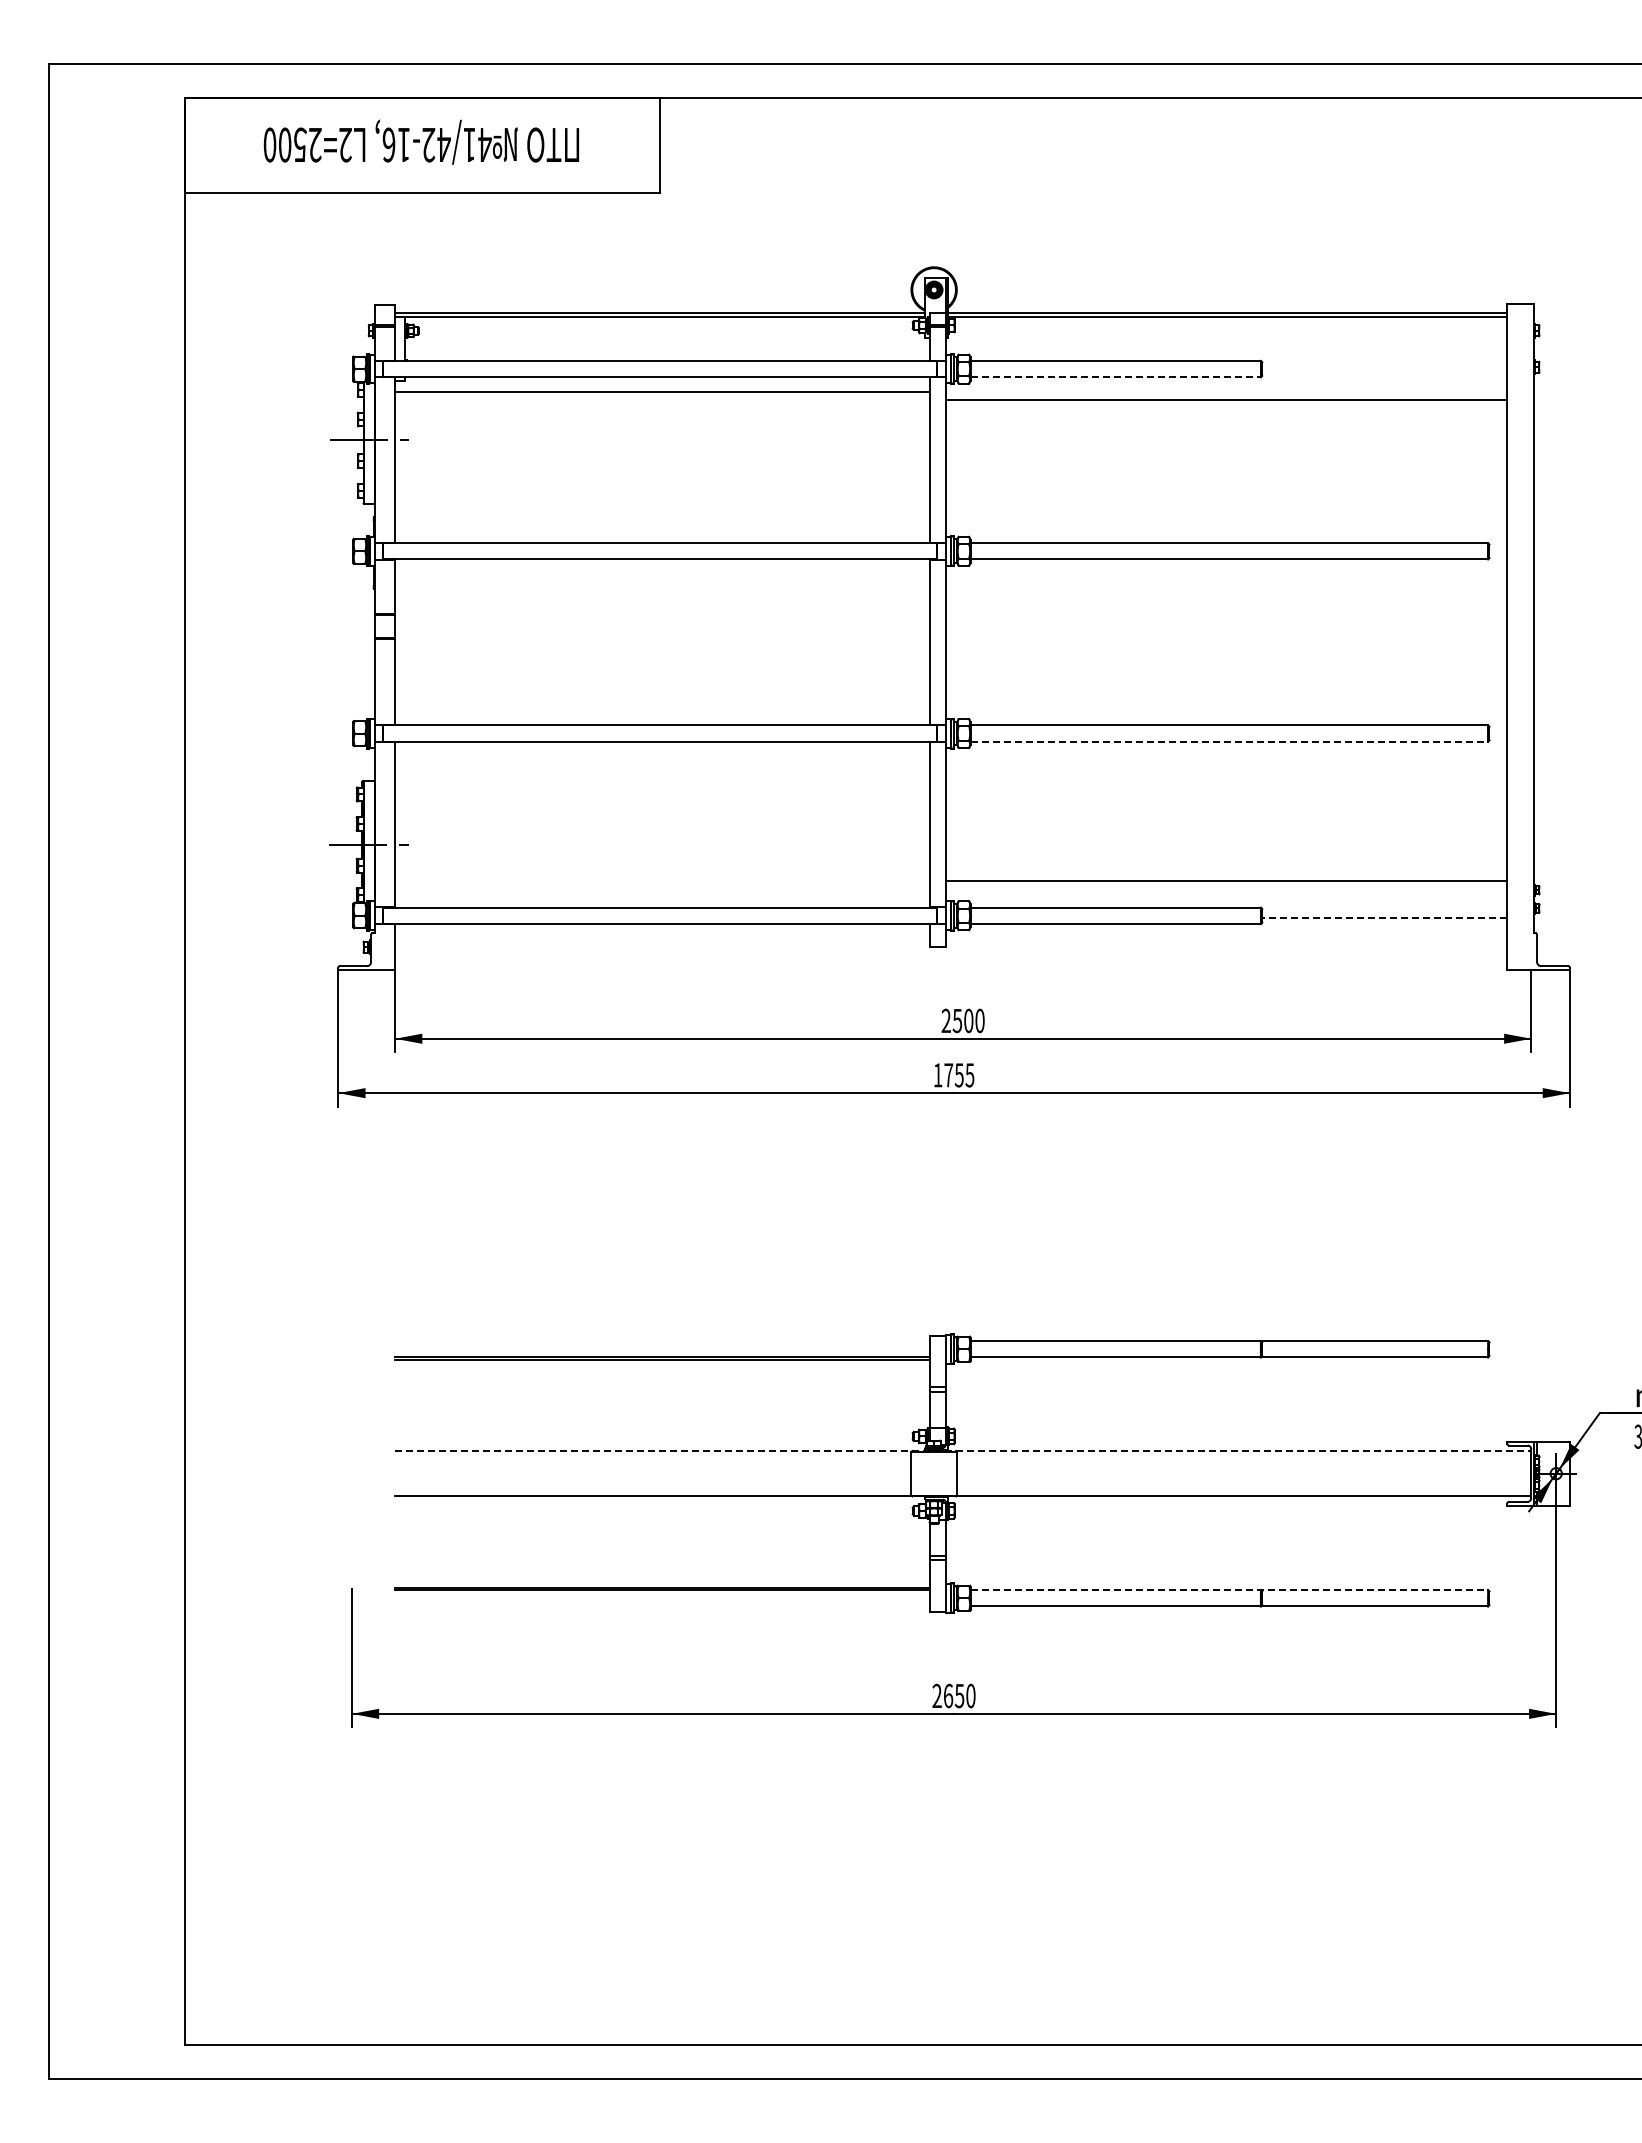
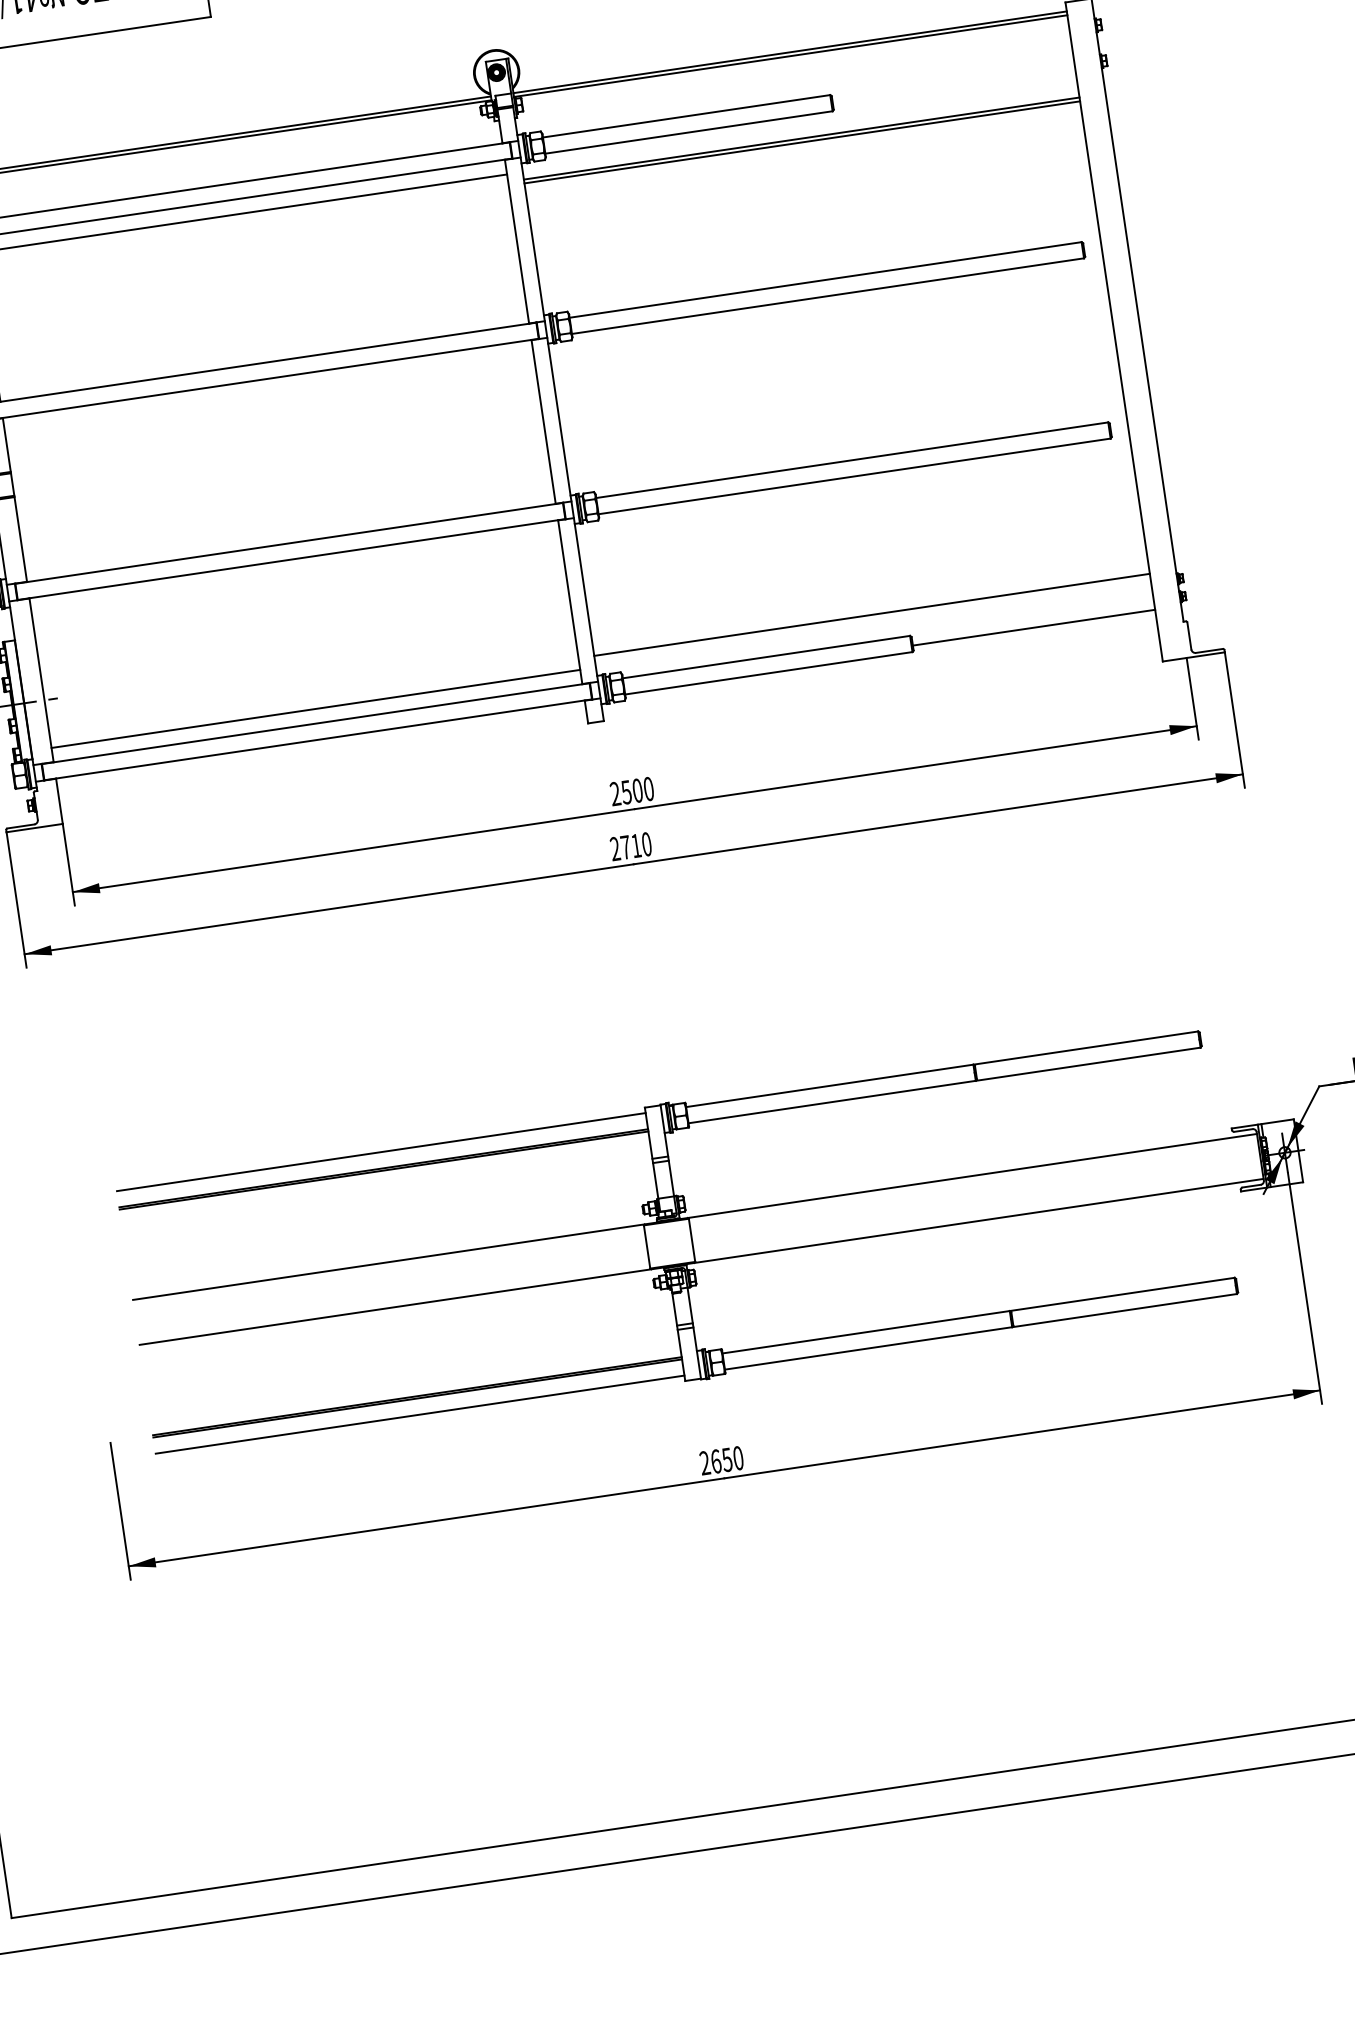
line: (1116, 377) -> (689, 132), dashed -> solid
line: (1226, 403) -> (802, 142), added
line: (1229, 741) -> (854, 476), dashed -> solid
line: (662, 893) -> (316, 709), added
line: (1384, 917) -> (1033, 627), dashed -> solid
text: (953, 1075) -> (630, 846), 1755 -> 2710
line: (662, 1341) -> (381, 1152), added
line: (963, 1450) -> (695, 1216), dashed -> solid
line: (1229, 1590) -> (978, 1316), dashed -> solid
line: (662, 1606) -> (420, 1414), added

